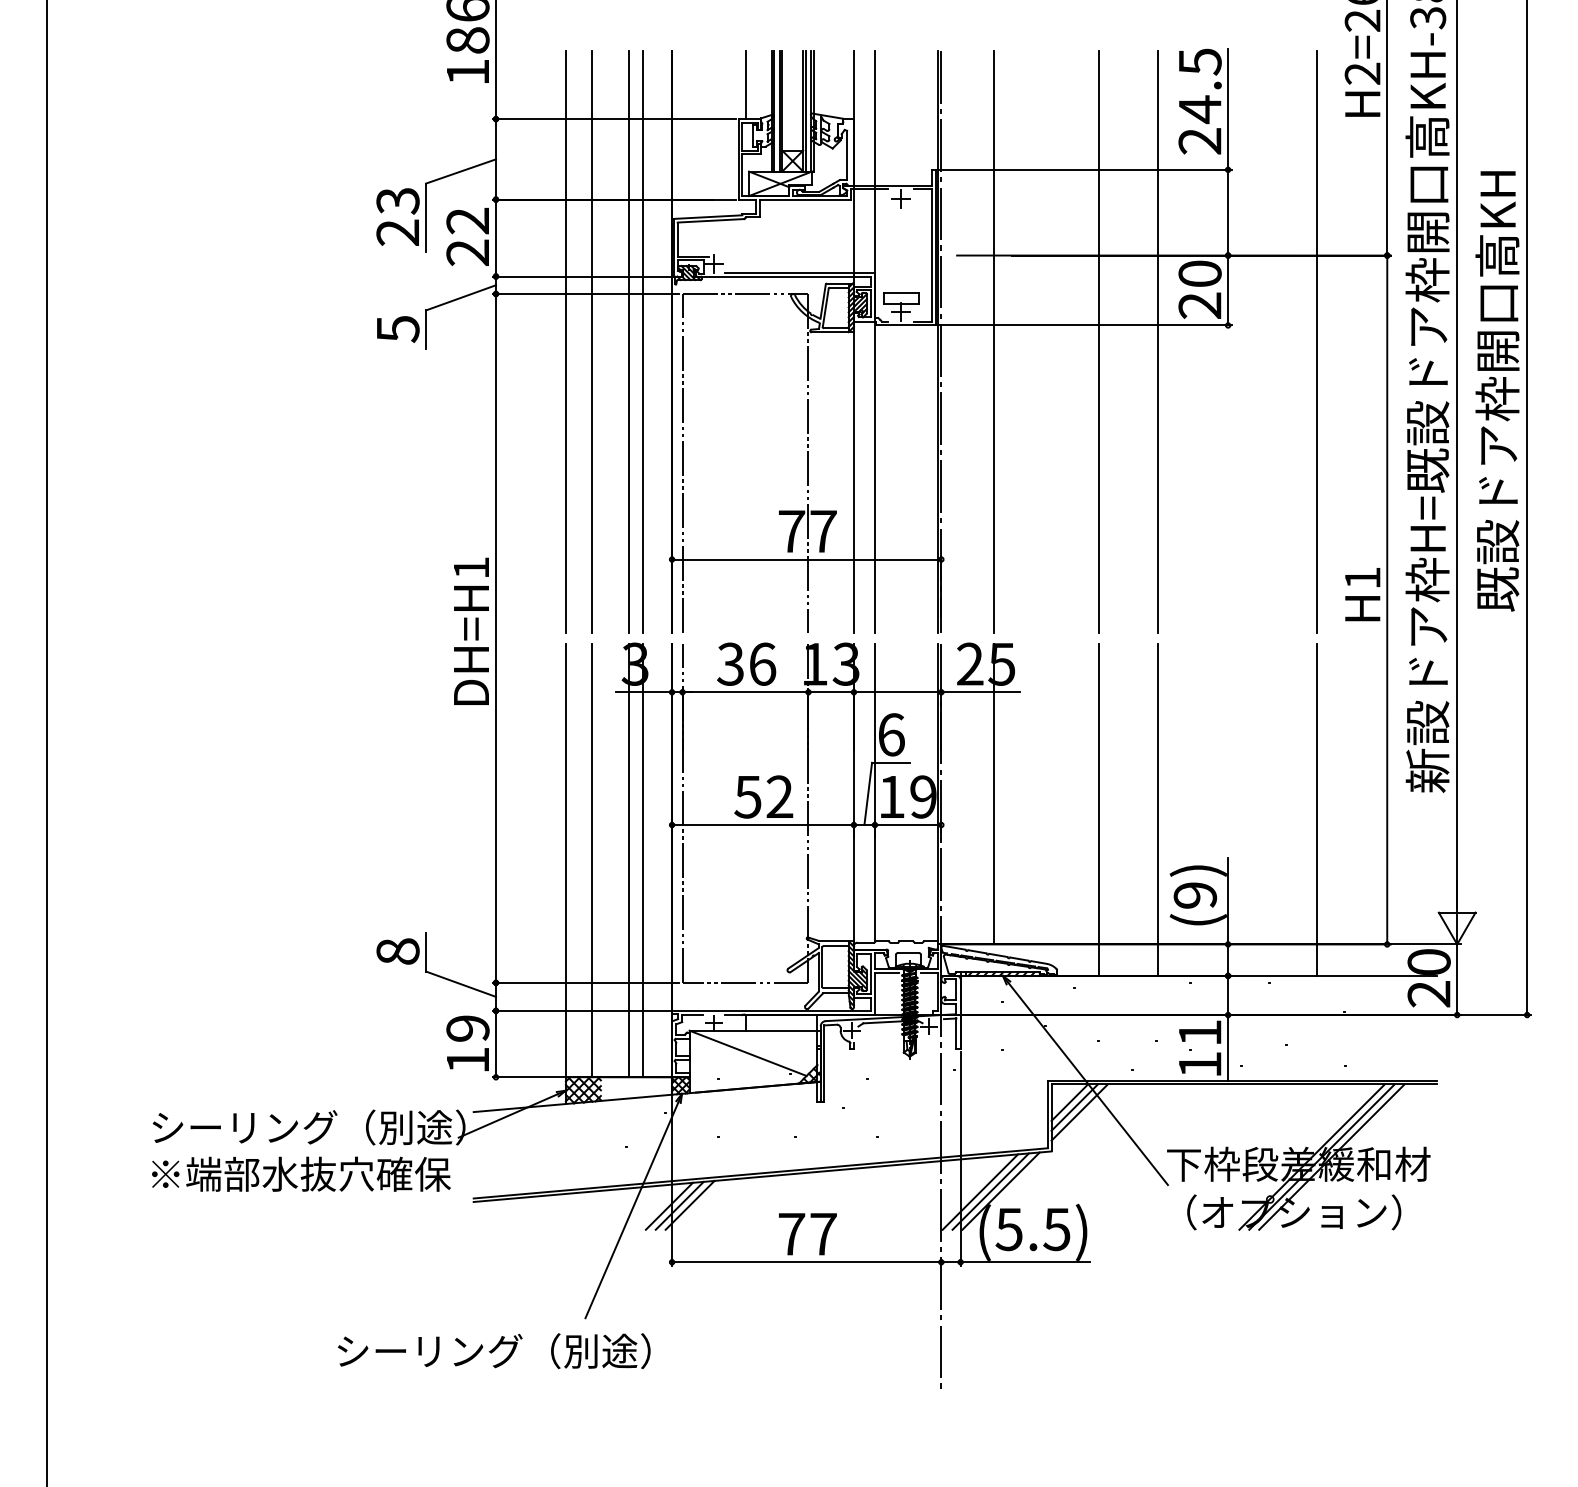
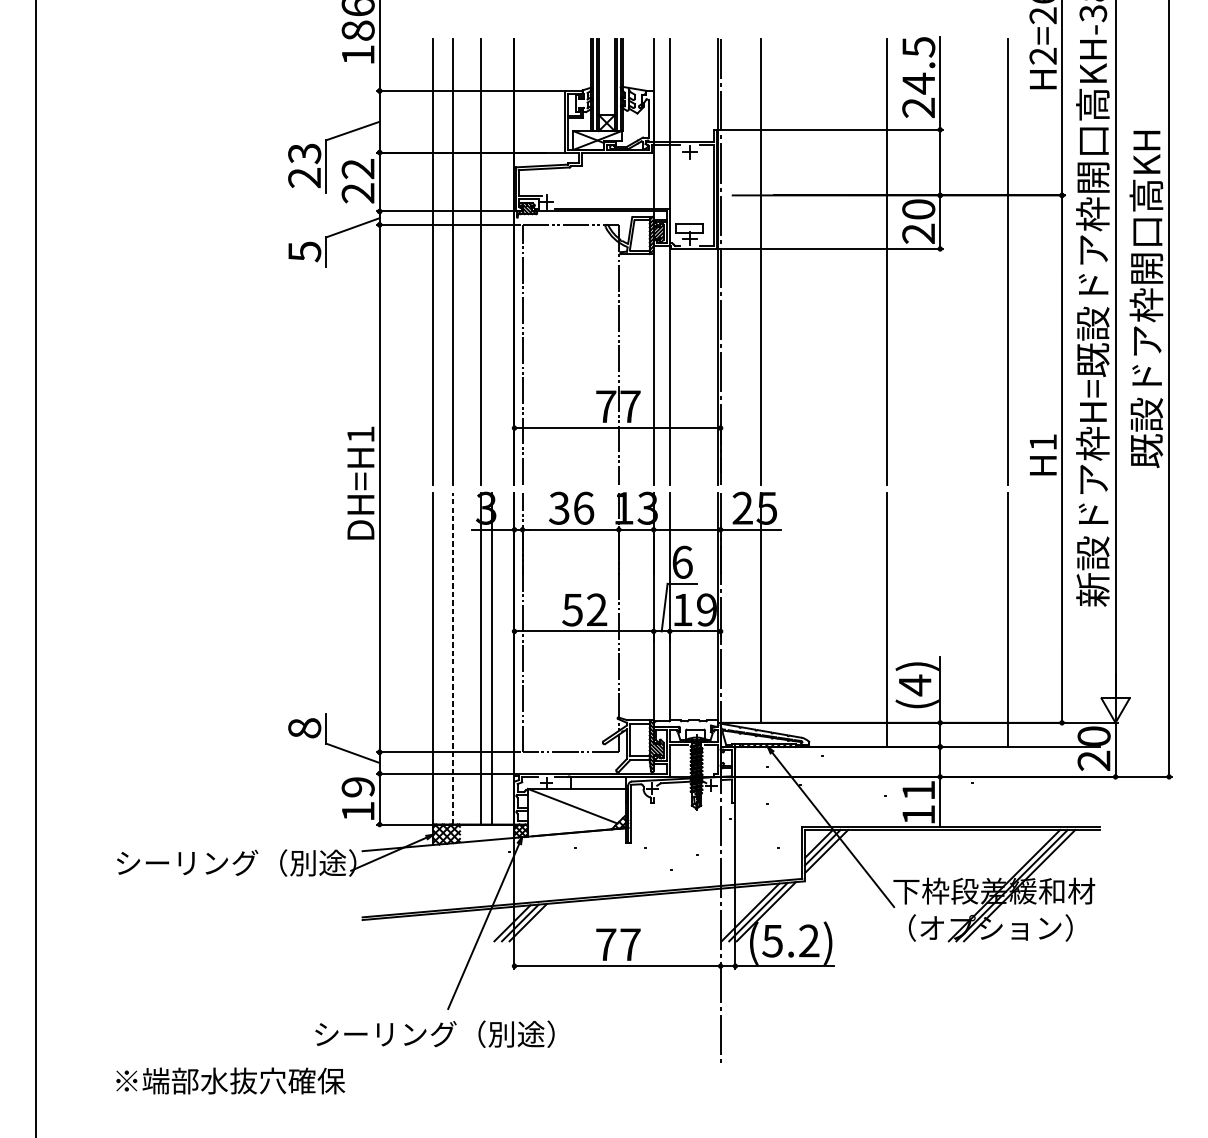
line: (745, 85) -> (570, 65), removed
line: (642, 342) -> (491, 261), removed
line: (1098, 342) -> (840, 261), removed
line: (1098, 809) -> (840, 619), removed
line: (592, 860) -> (453, 658), solid -> dashed
text: (1195, 895) -> (915, 685), (9) -> (4)
text: (301, 1173) -> (230, 1080), moved
text: (1056, 1229) -> (808, 941), (5.5) -> (5.2)
text: (494, 1351) -> (435, 1034), moved

